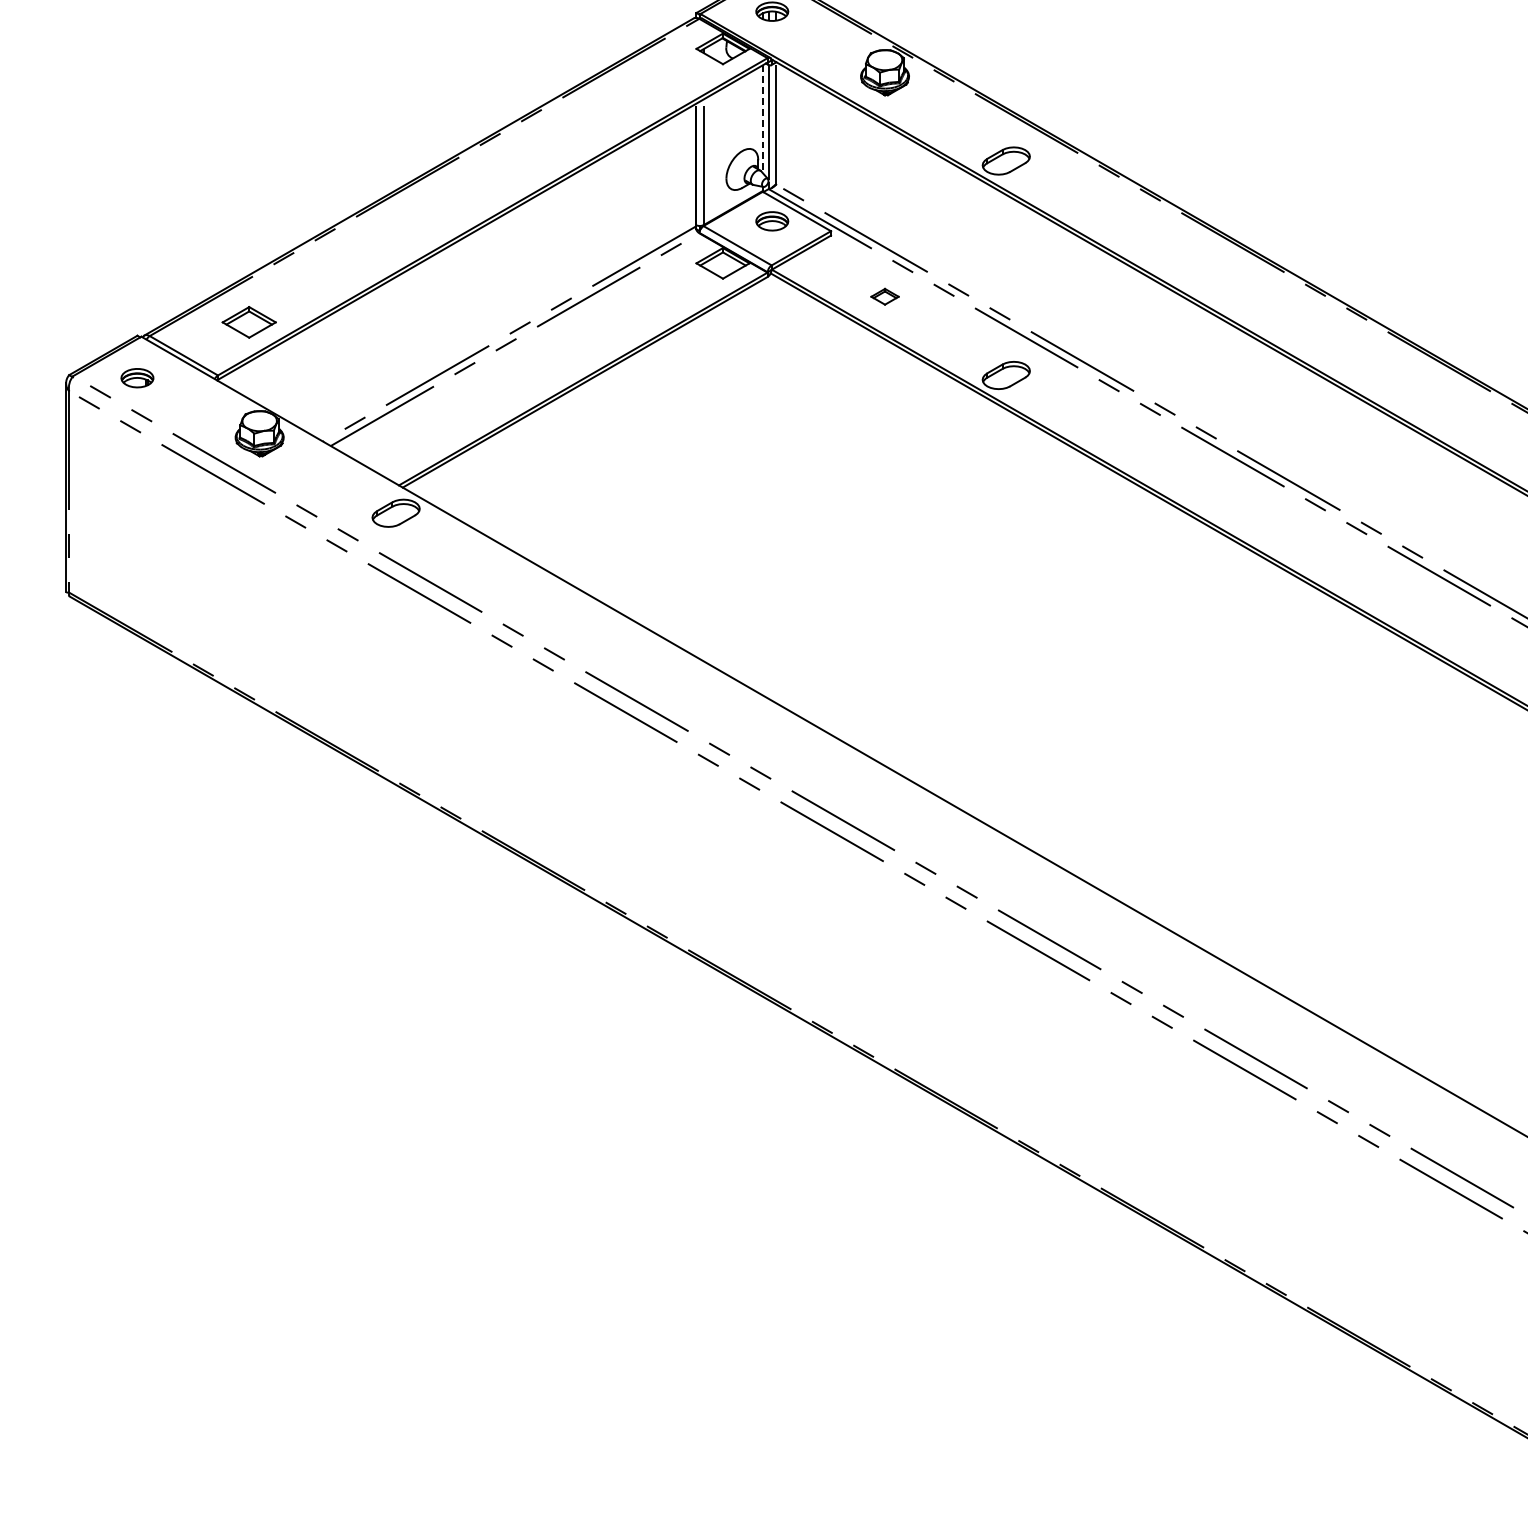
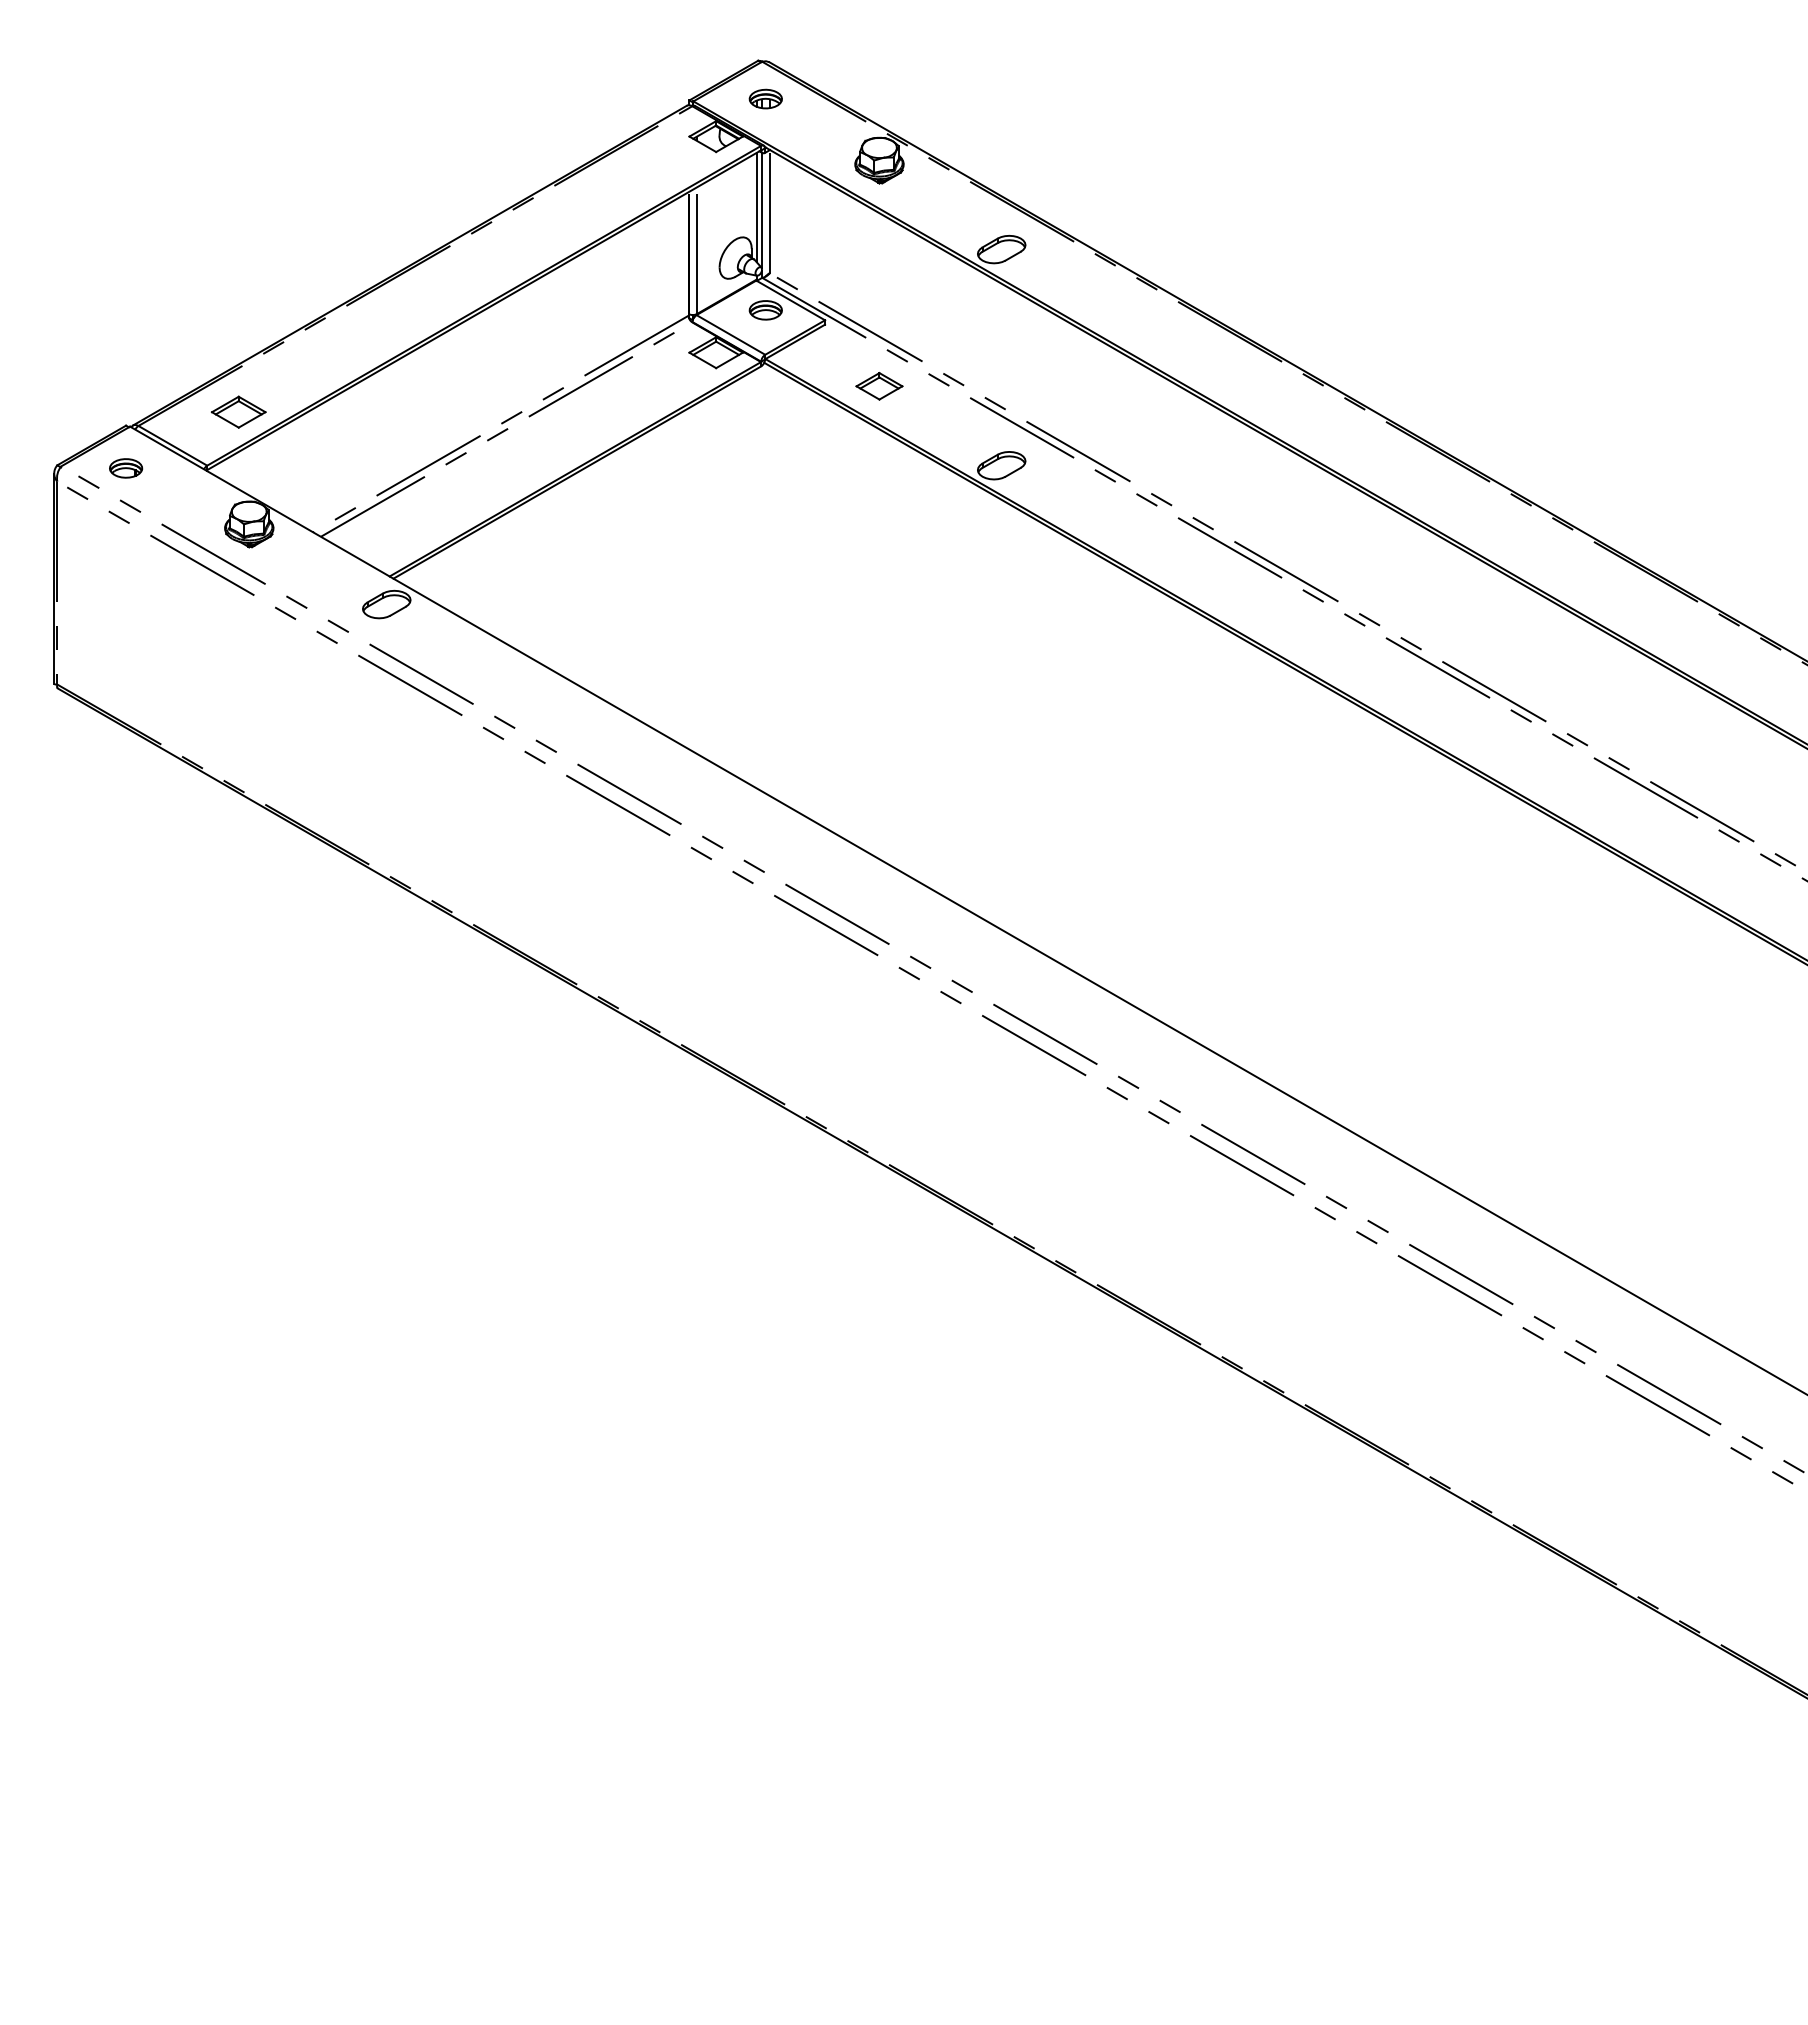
line: (763, 119) -> (756, 207), dashed -> solid
part: (885, 296) -> (879, 386), size x1.67

